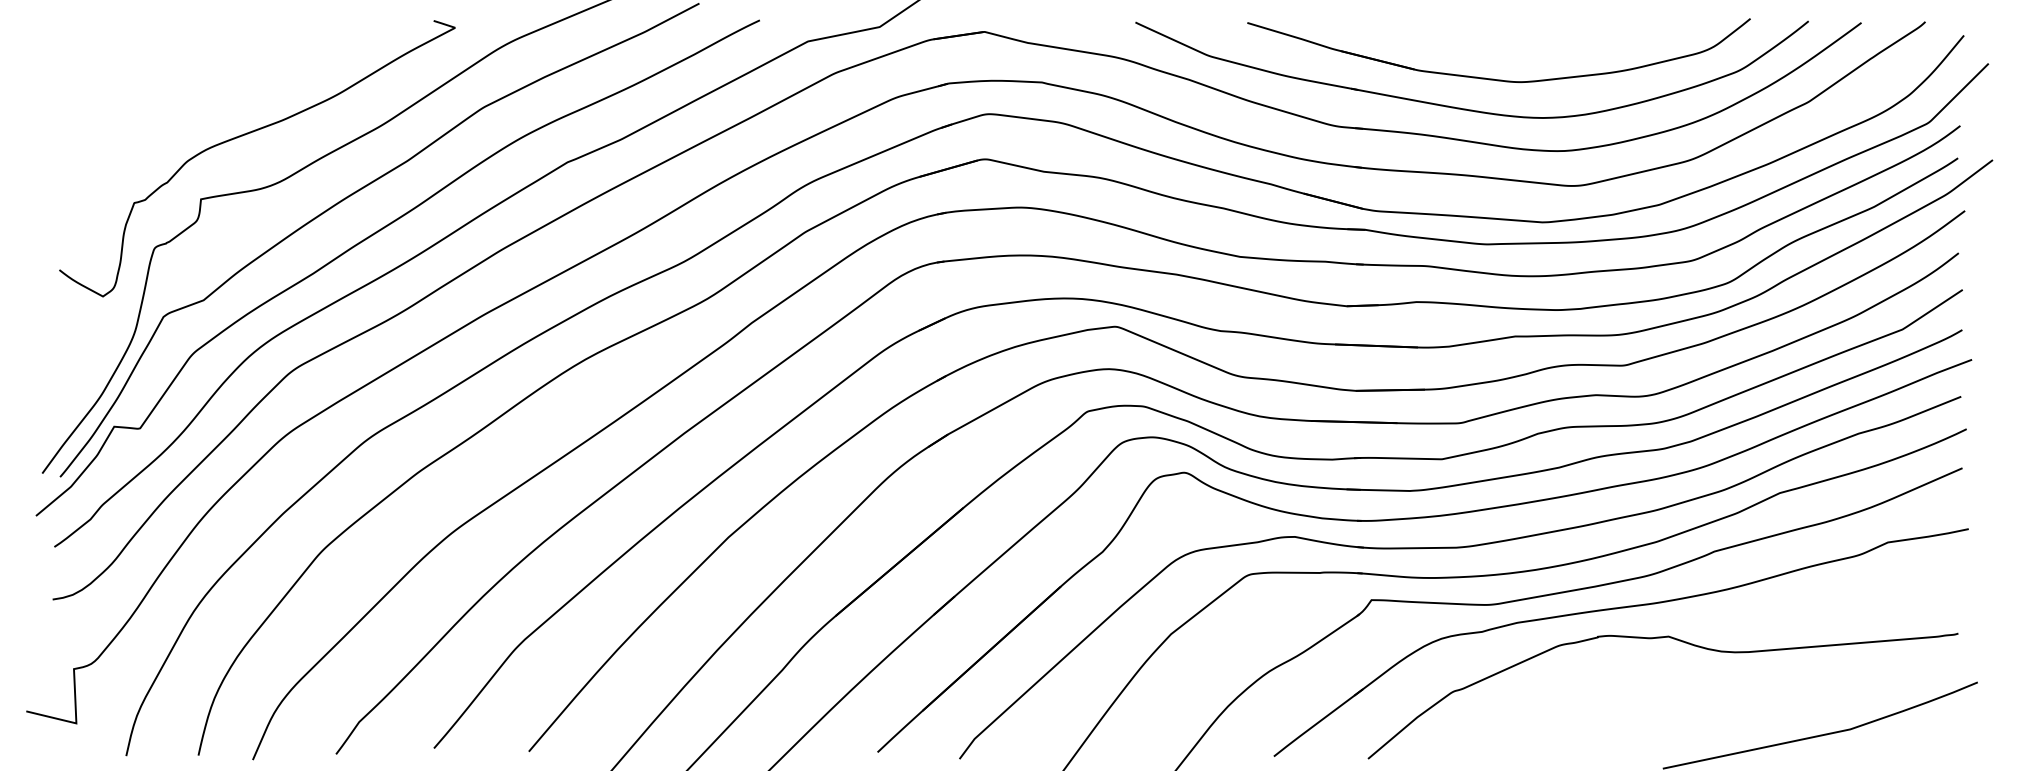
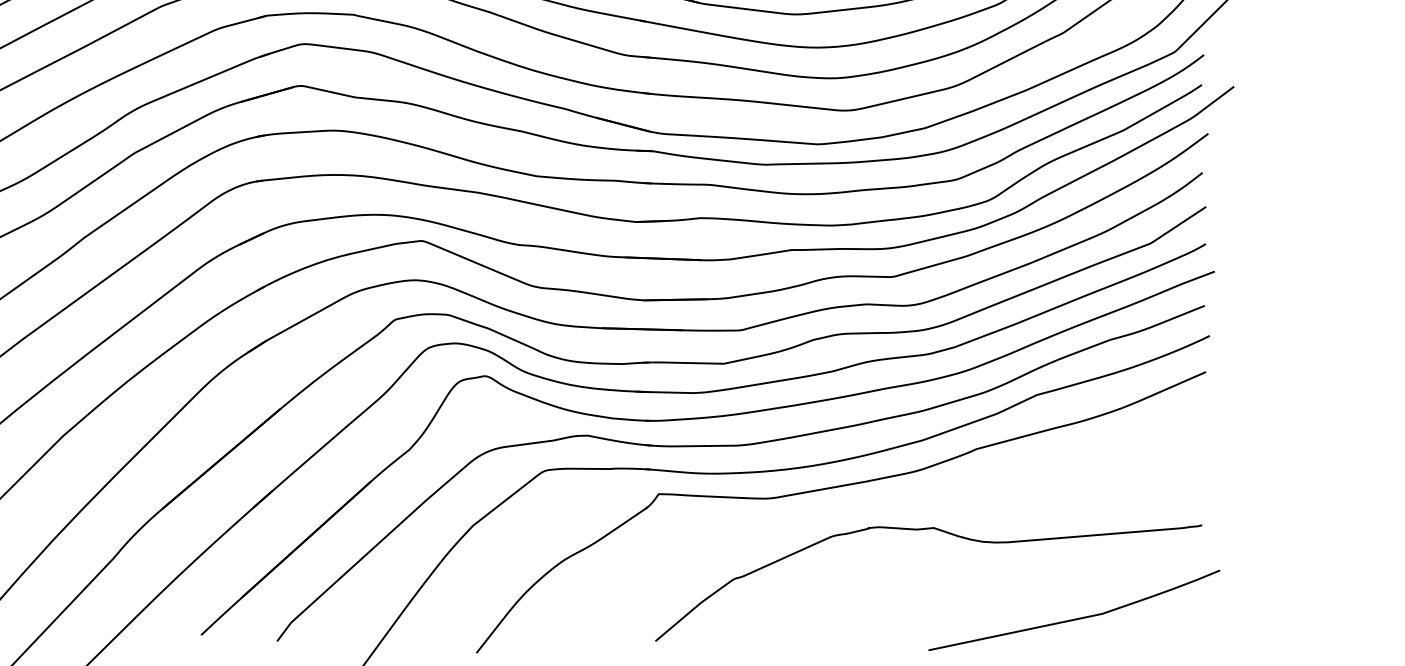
part: (1617, 609) -> (886, 502), removed

